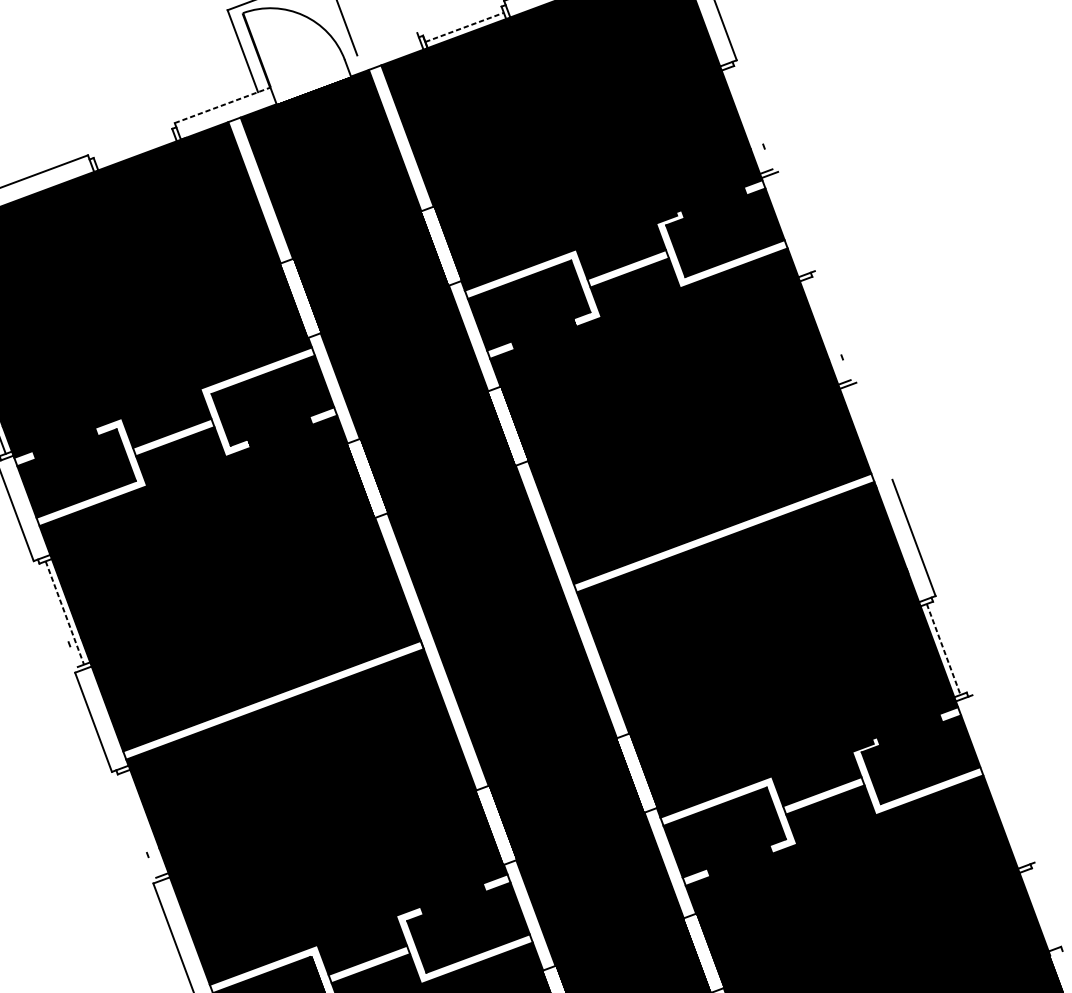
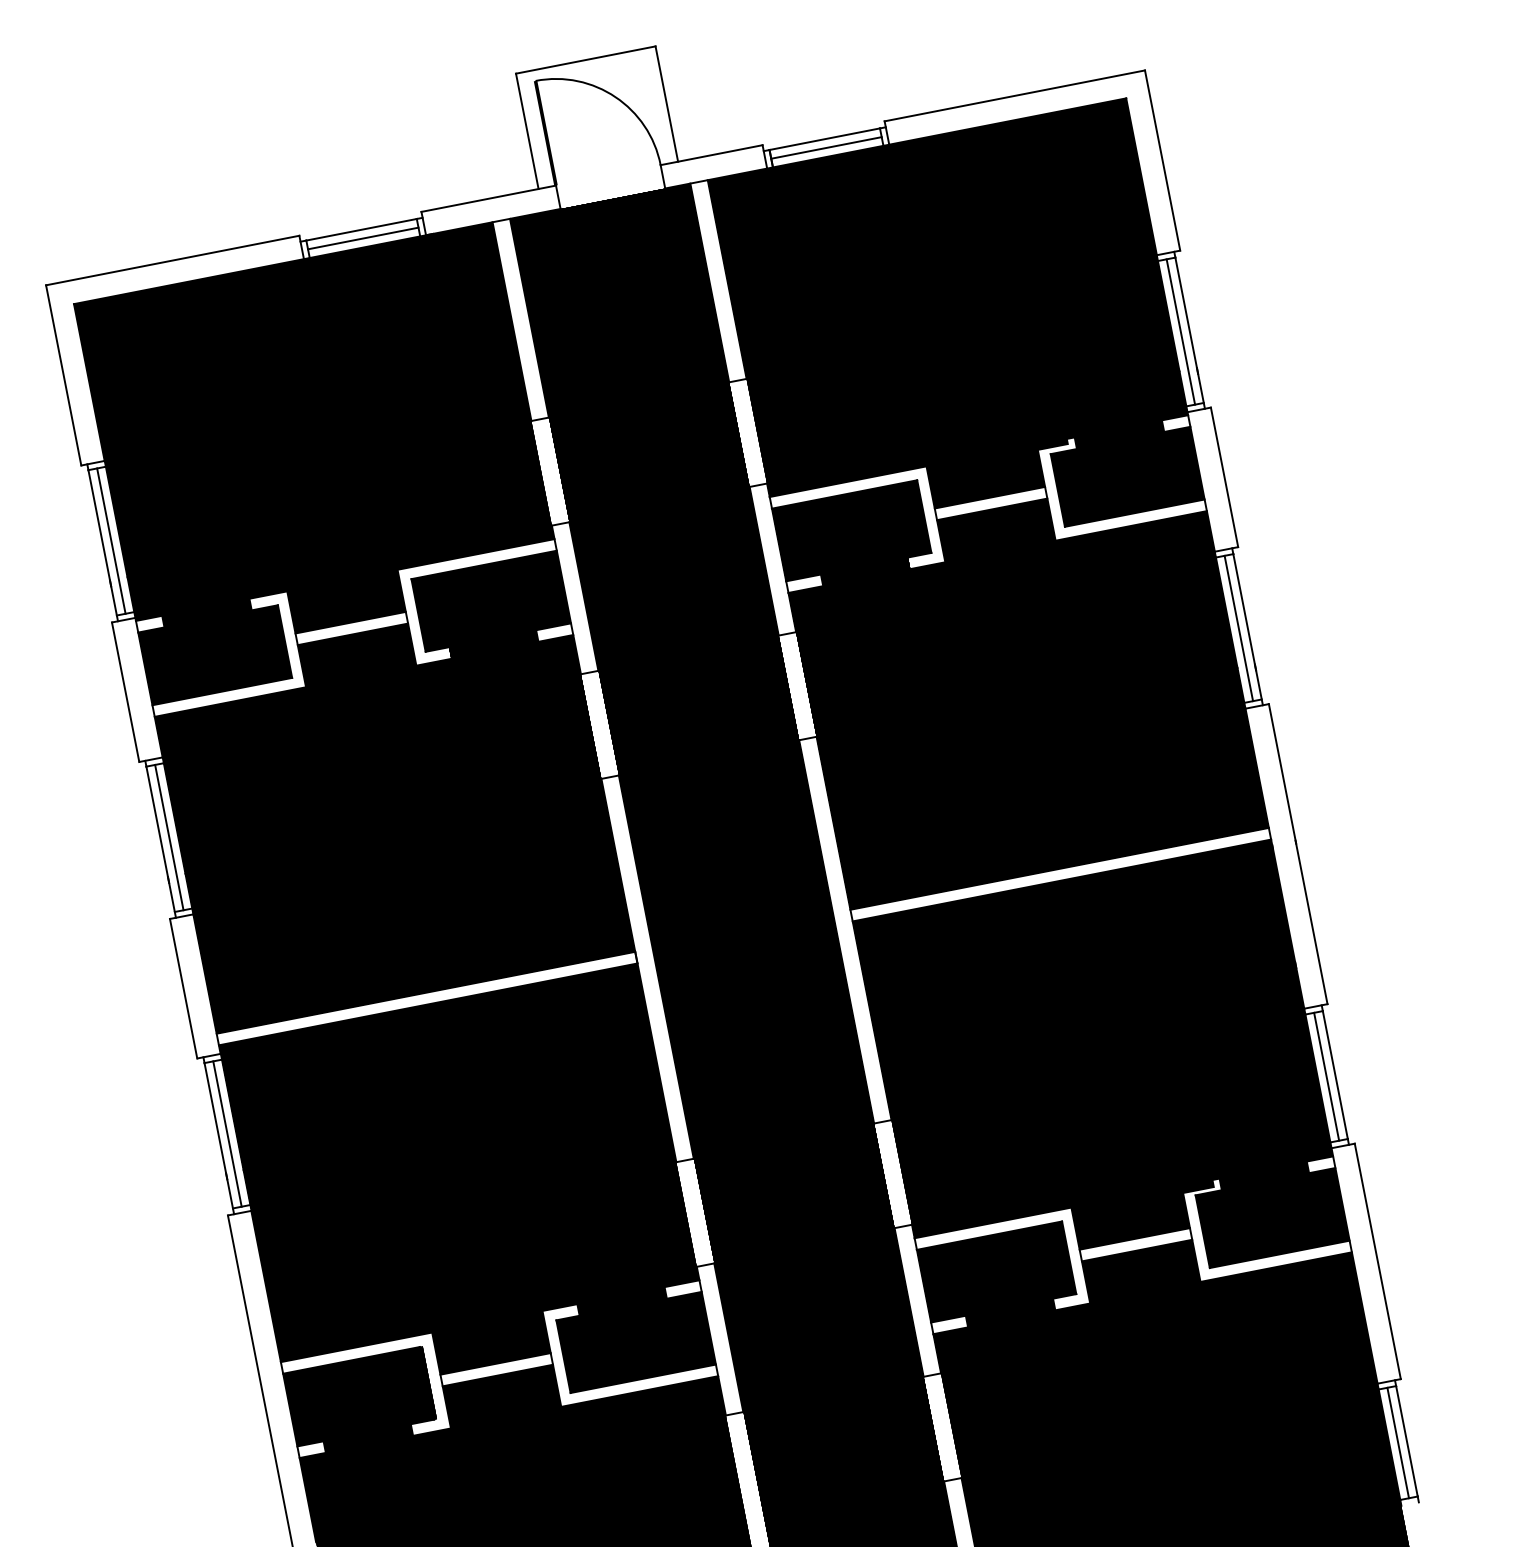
line: (462, 21) -> (824, 139), added
line: (464, 27) -> (826, 147), dashed -> solid
line: (381, 46) -> (711, 155), added
line: (222, 105) -> (488, 198), dashed -> solid
line: (746, 119) -> (1180, 331), added
line: (753, 119) -> (1189, 332), added
line: (132, 143) -> (361, 229), added
line: (135, 149) -> (363, 238), added
line: (796, 221) -> (1224, 477), added
line: (825, 330) -> (1238, 628), added
line: (831, 330) -> (1247, 629), added
line: (874, 432) -> (1282, 773), added
line: (65, 613) -> (169, 838), dashed -> solid
line: (58, 616) -> (160, 841), added
line: (949, 647) -> (1334, 1075), added
line: (943, 650) -> (1326, 1077), dashed -> solid
line: (1003, 779) -> (1377, 1261), added
line: (143, 823) -> (227, 1133), added
line: (137, 828) -> (219, 1138), added
line: (1046, 907) -> (1406, 1441), added
line: (1040, 909) -> (1398, 1442), added

